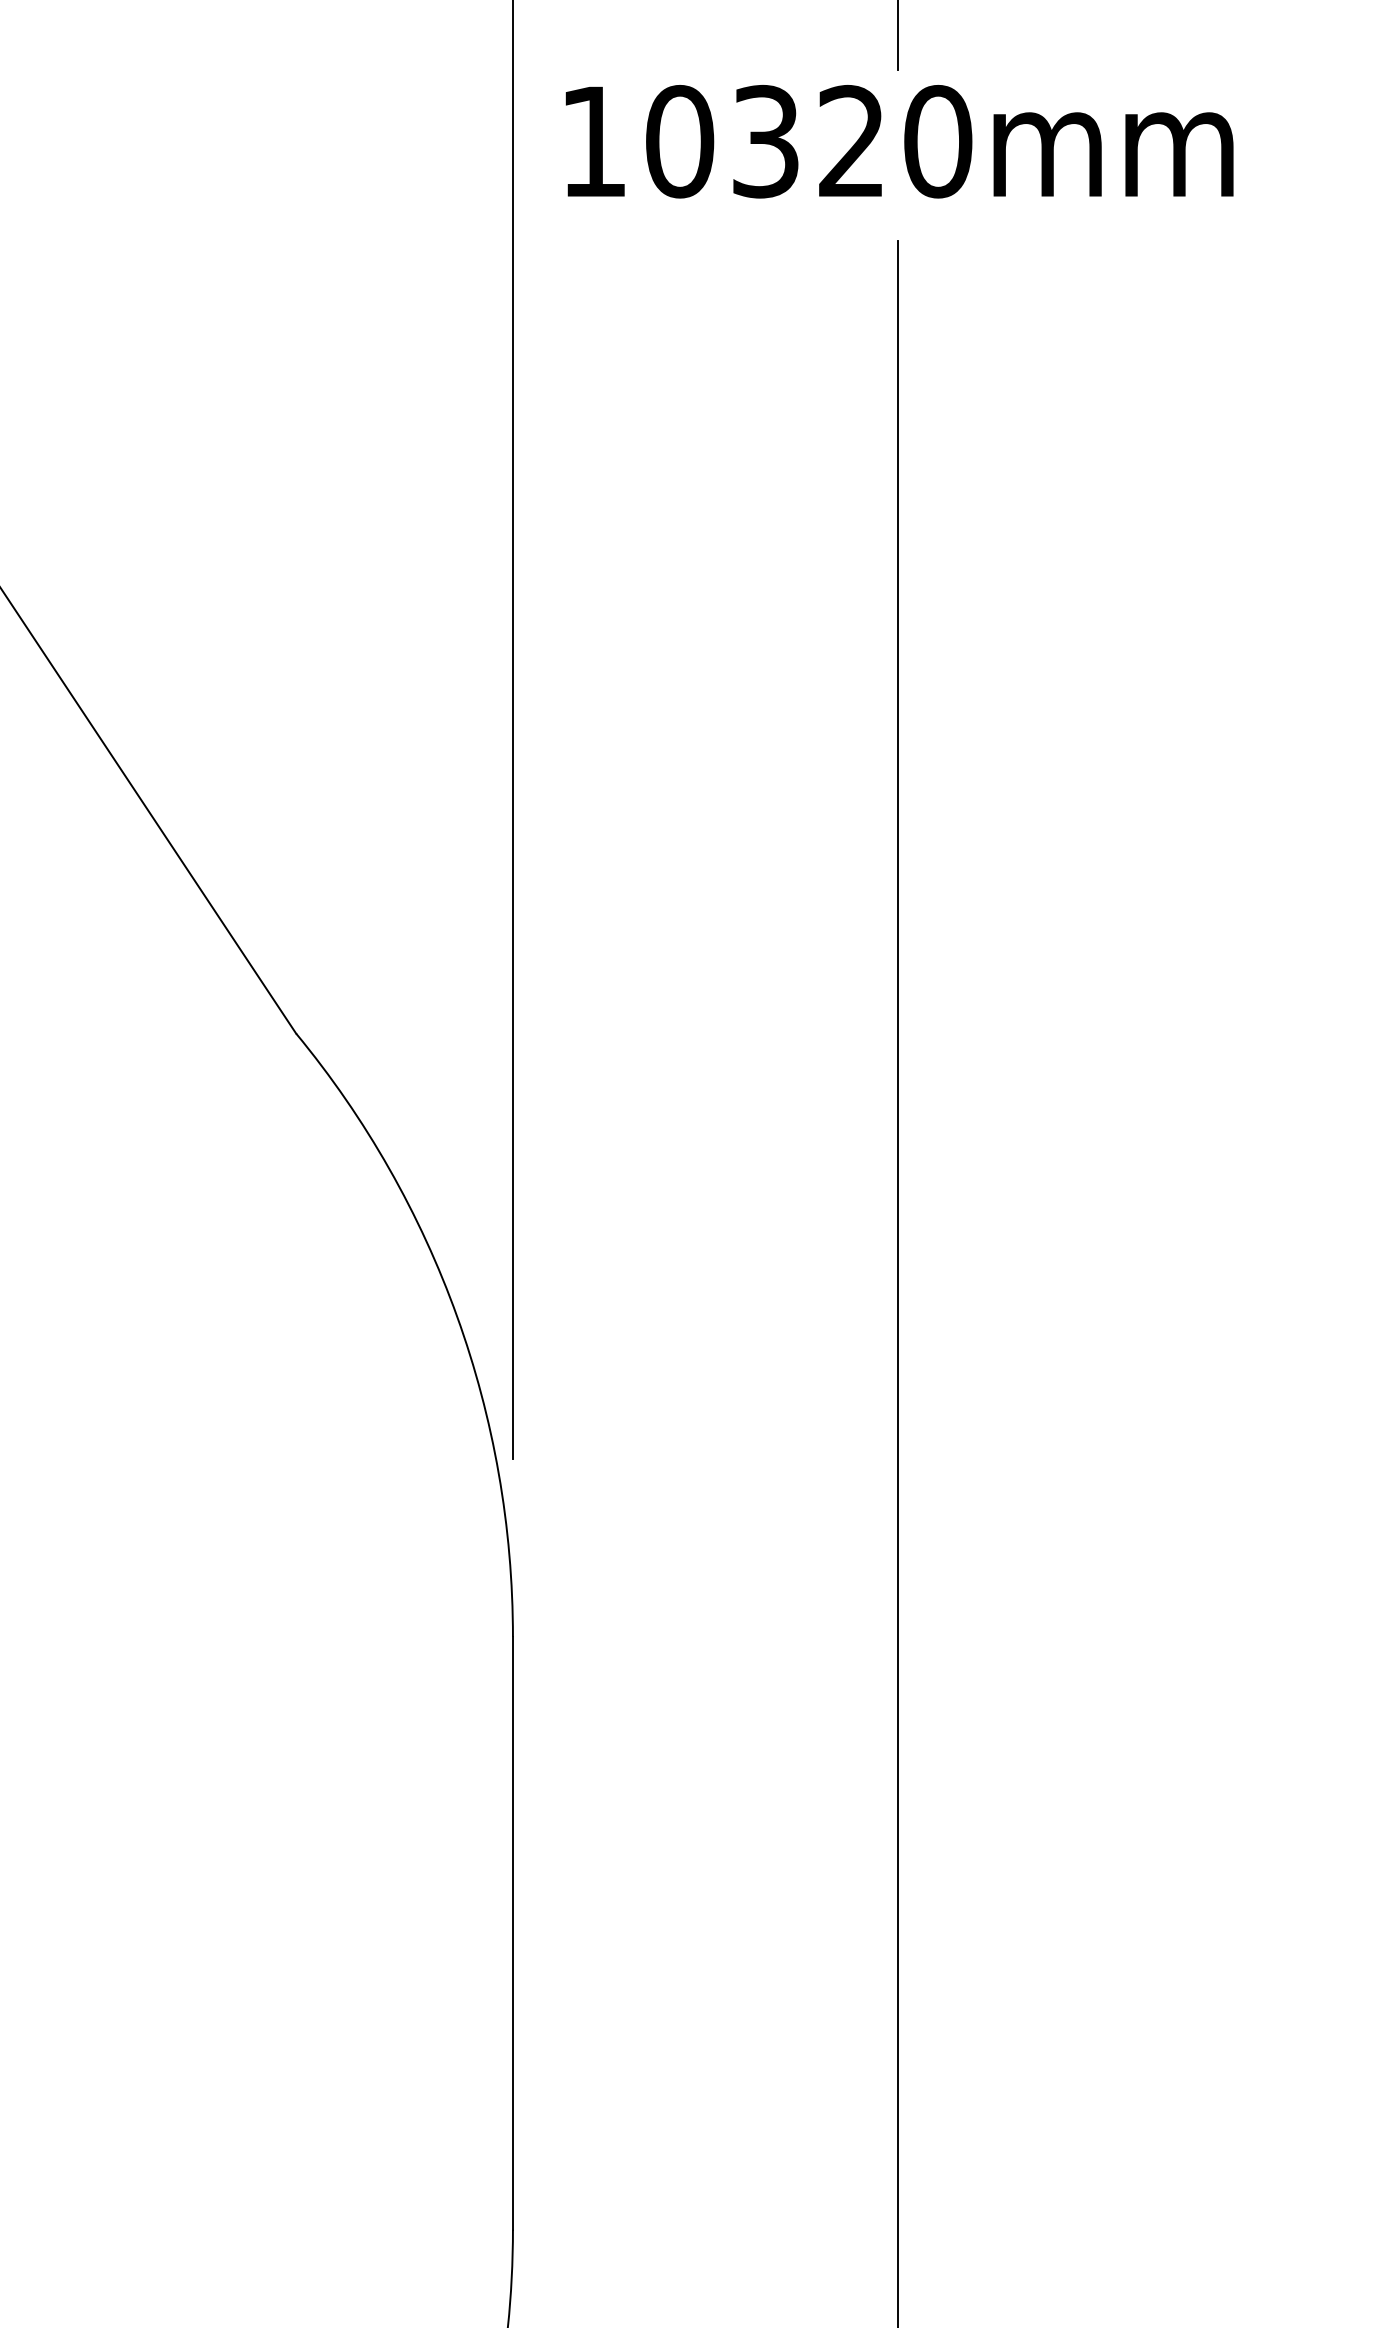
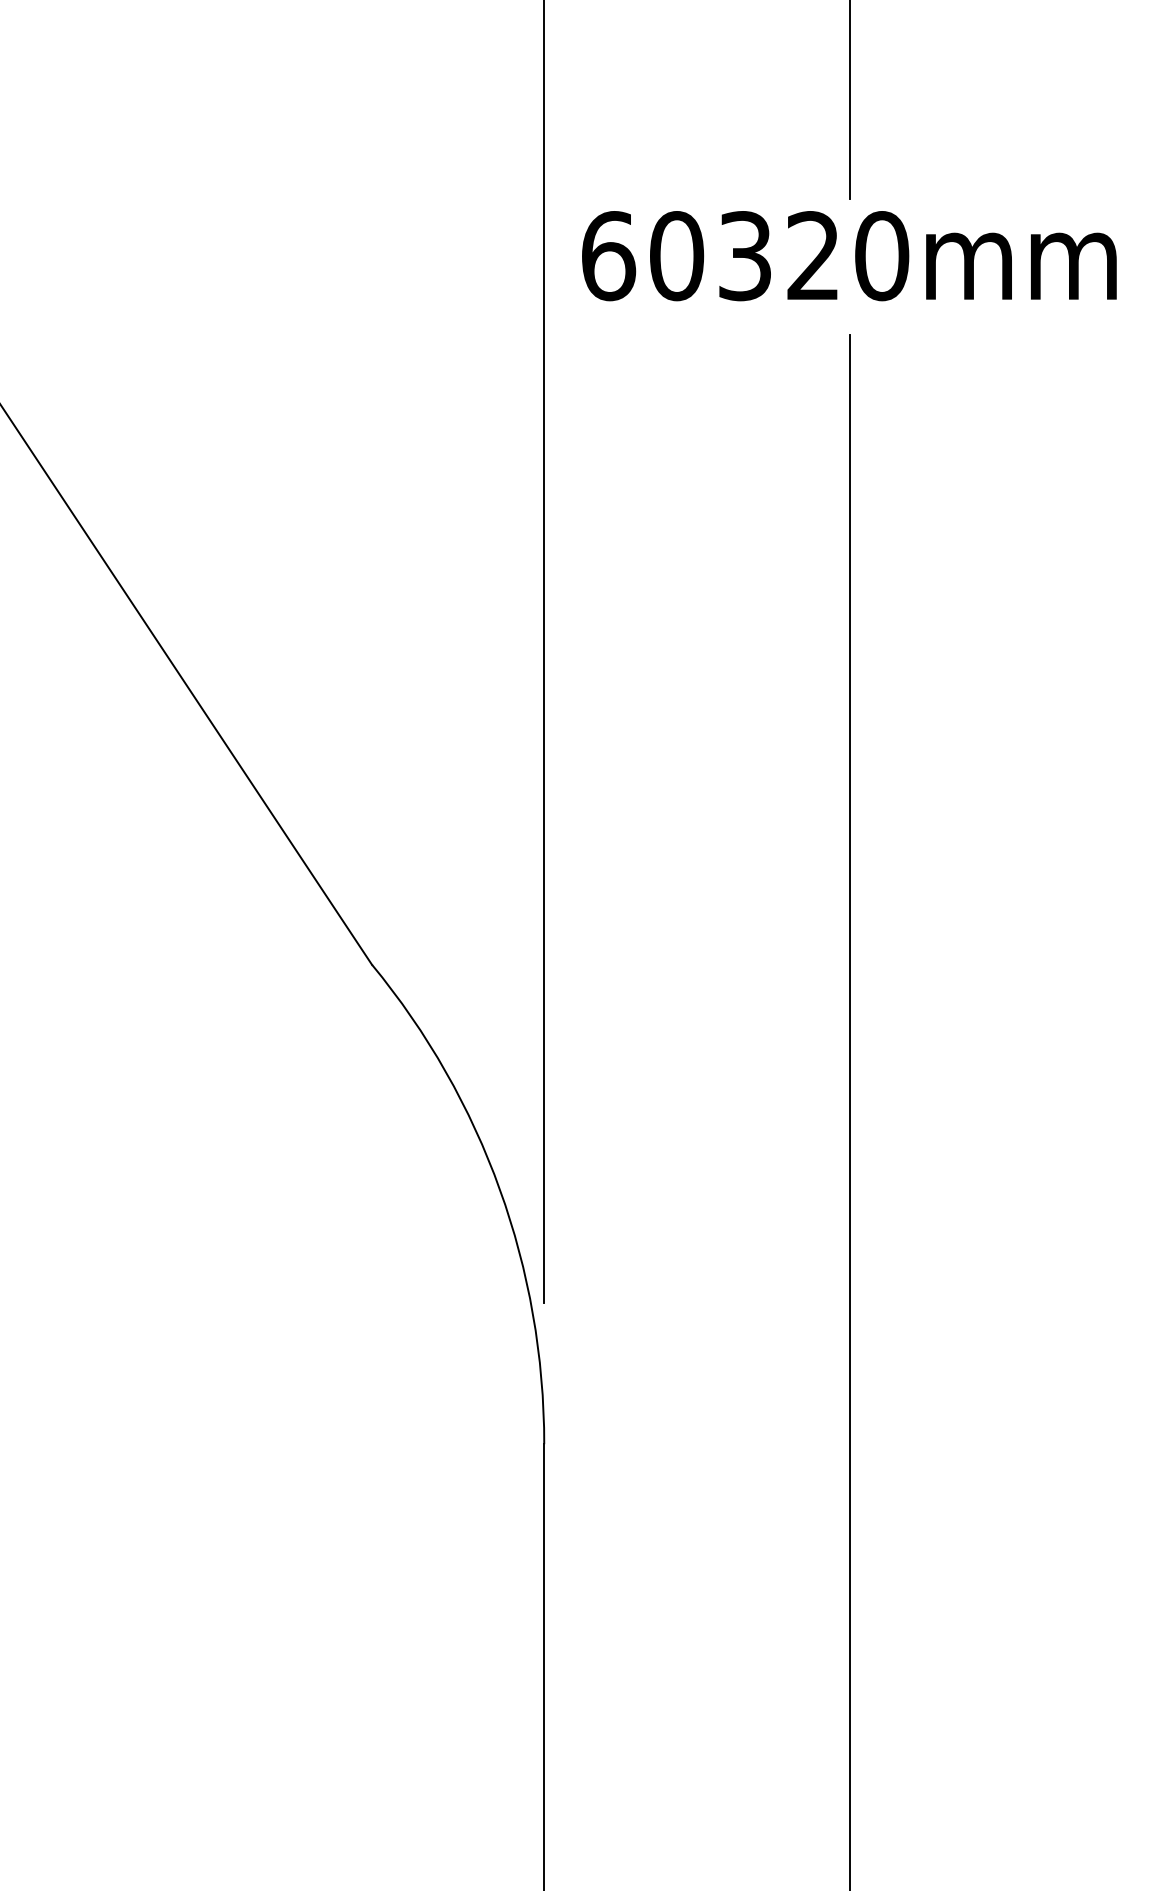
text: (595, 142) -> (609, 256), 10320mm -> 60320mm

